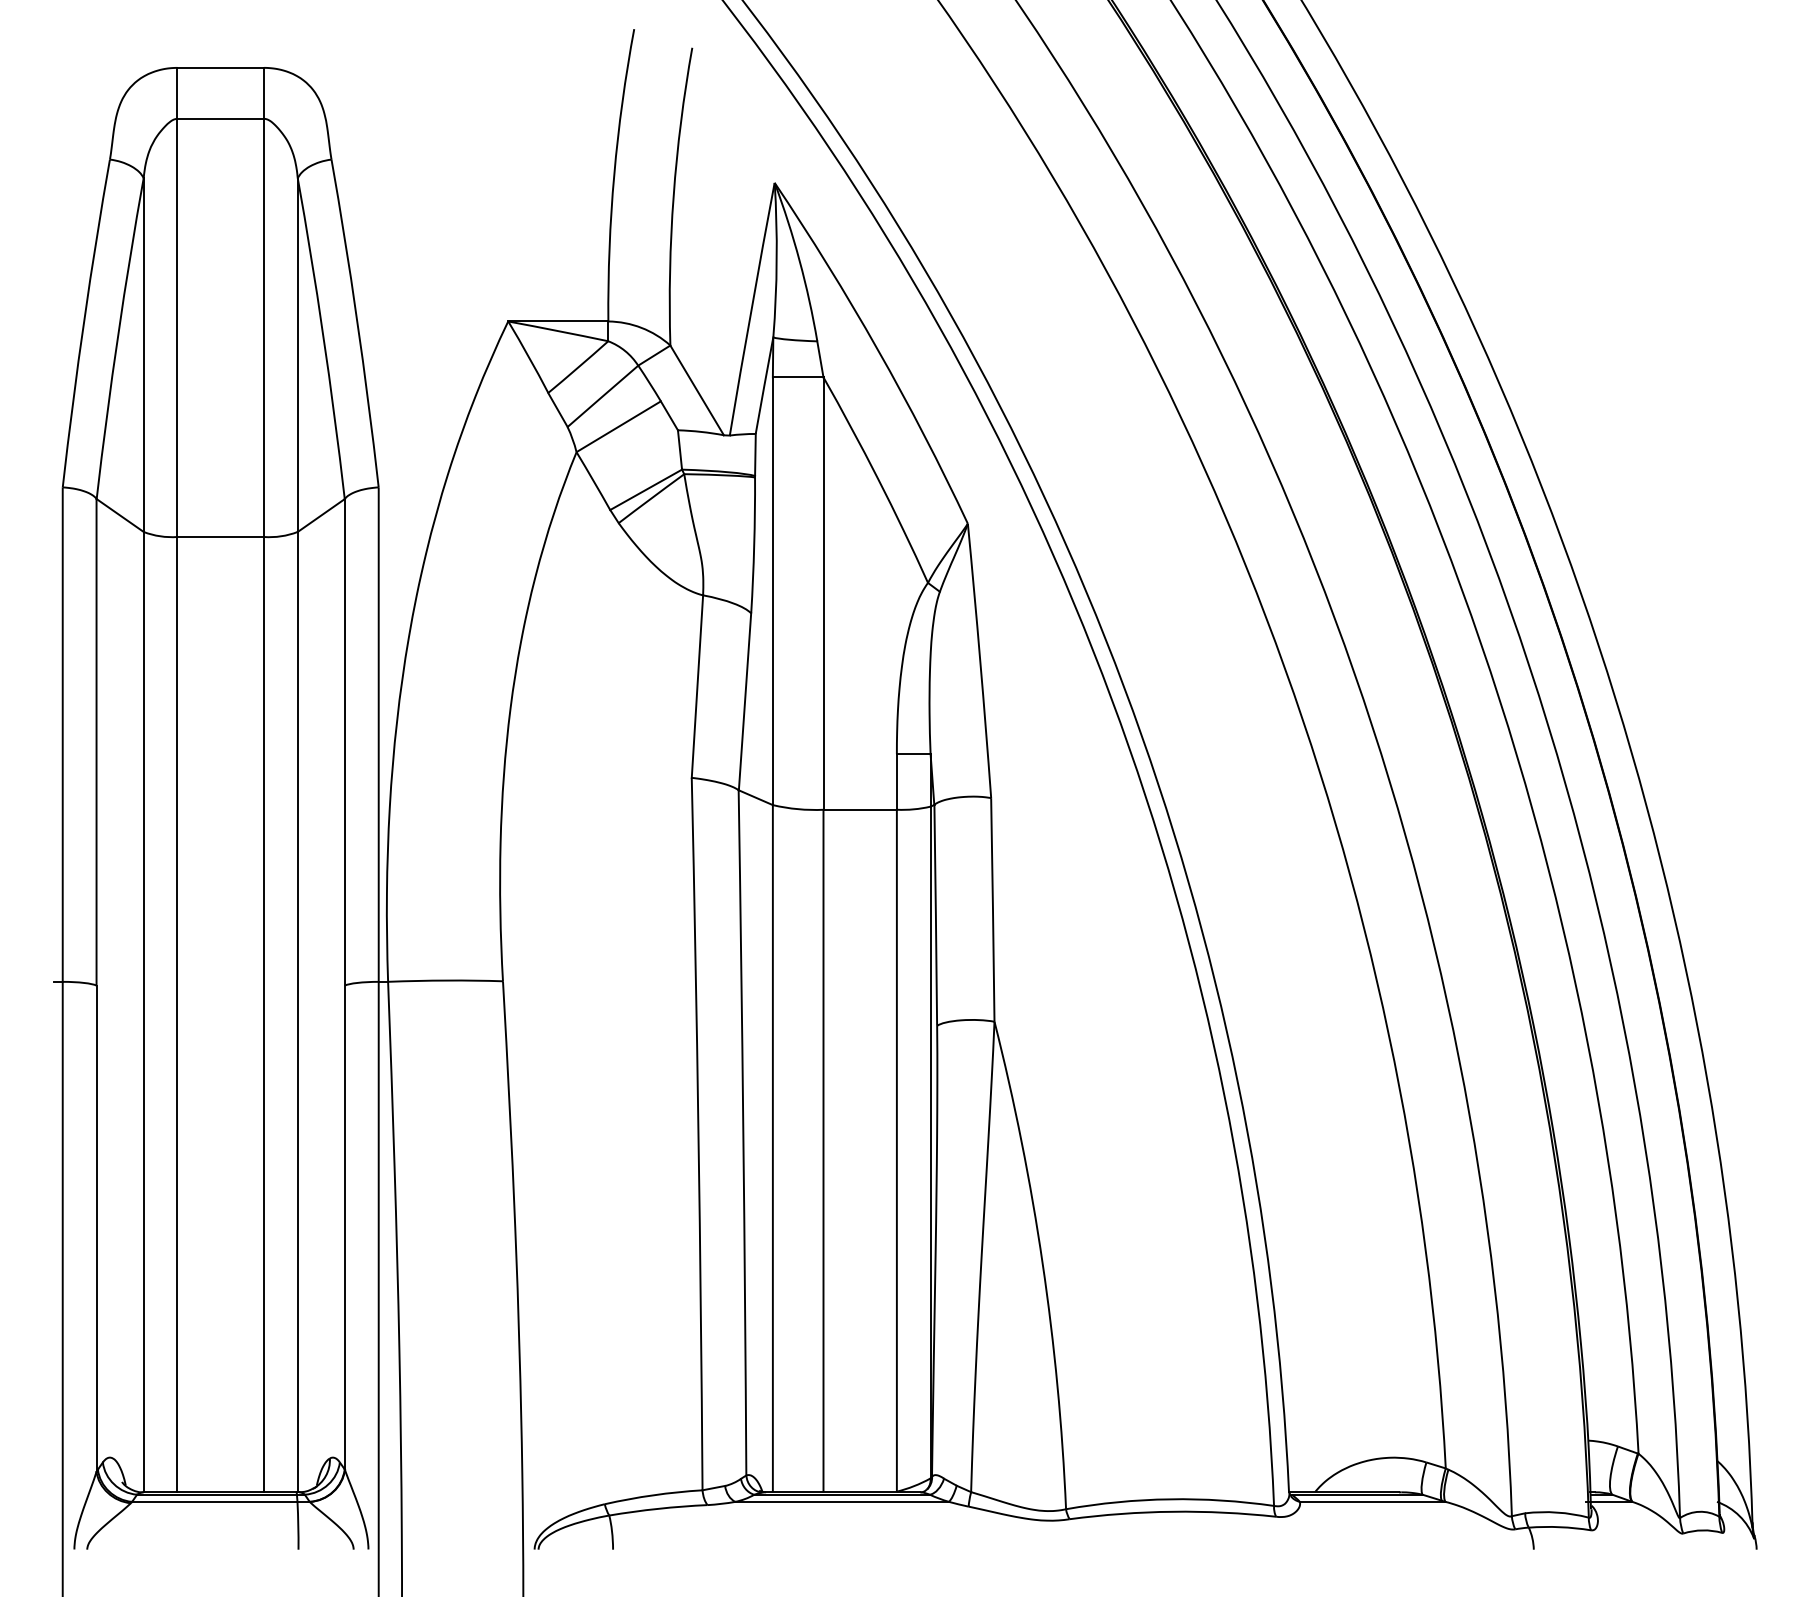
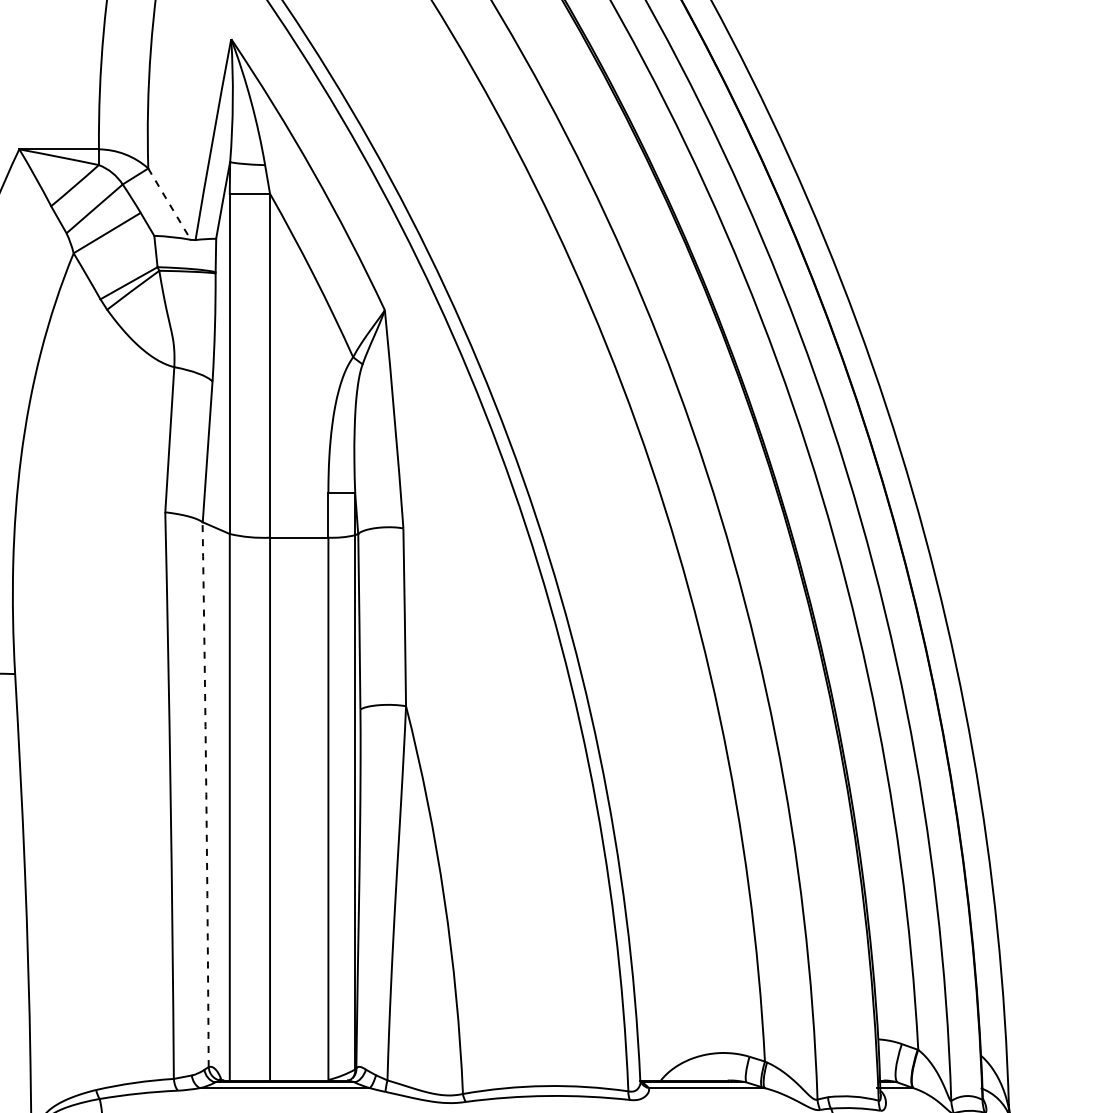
line: (697, 390) -> (169, 204), solid -> dashed
arc: (743, 1132) -> (206, 794), solid -> dashed

